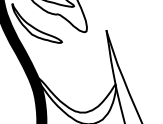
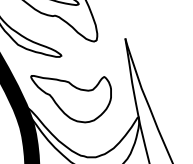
part: (68, 72) -> (70, 99), added

